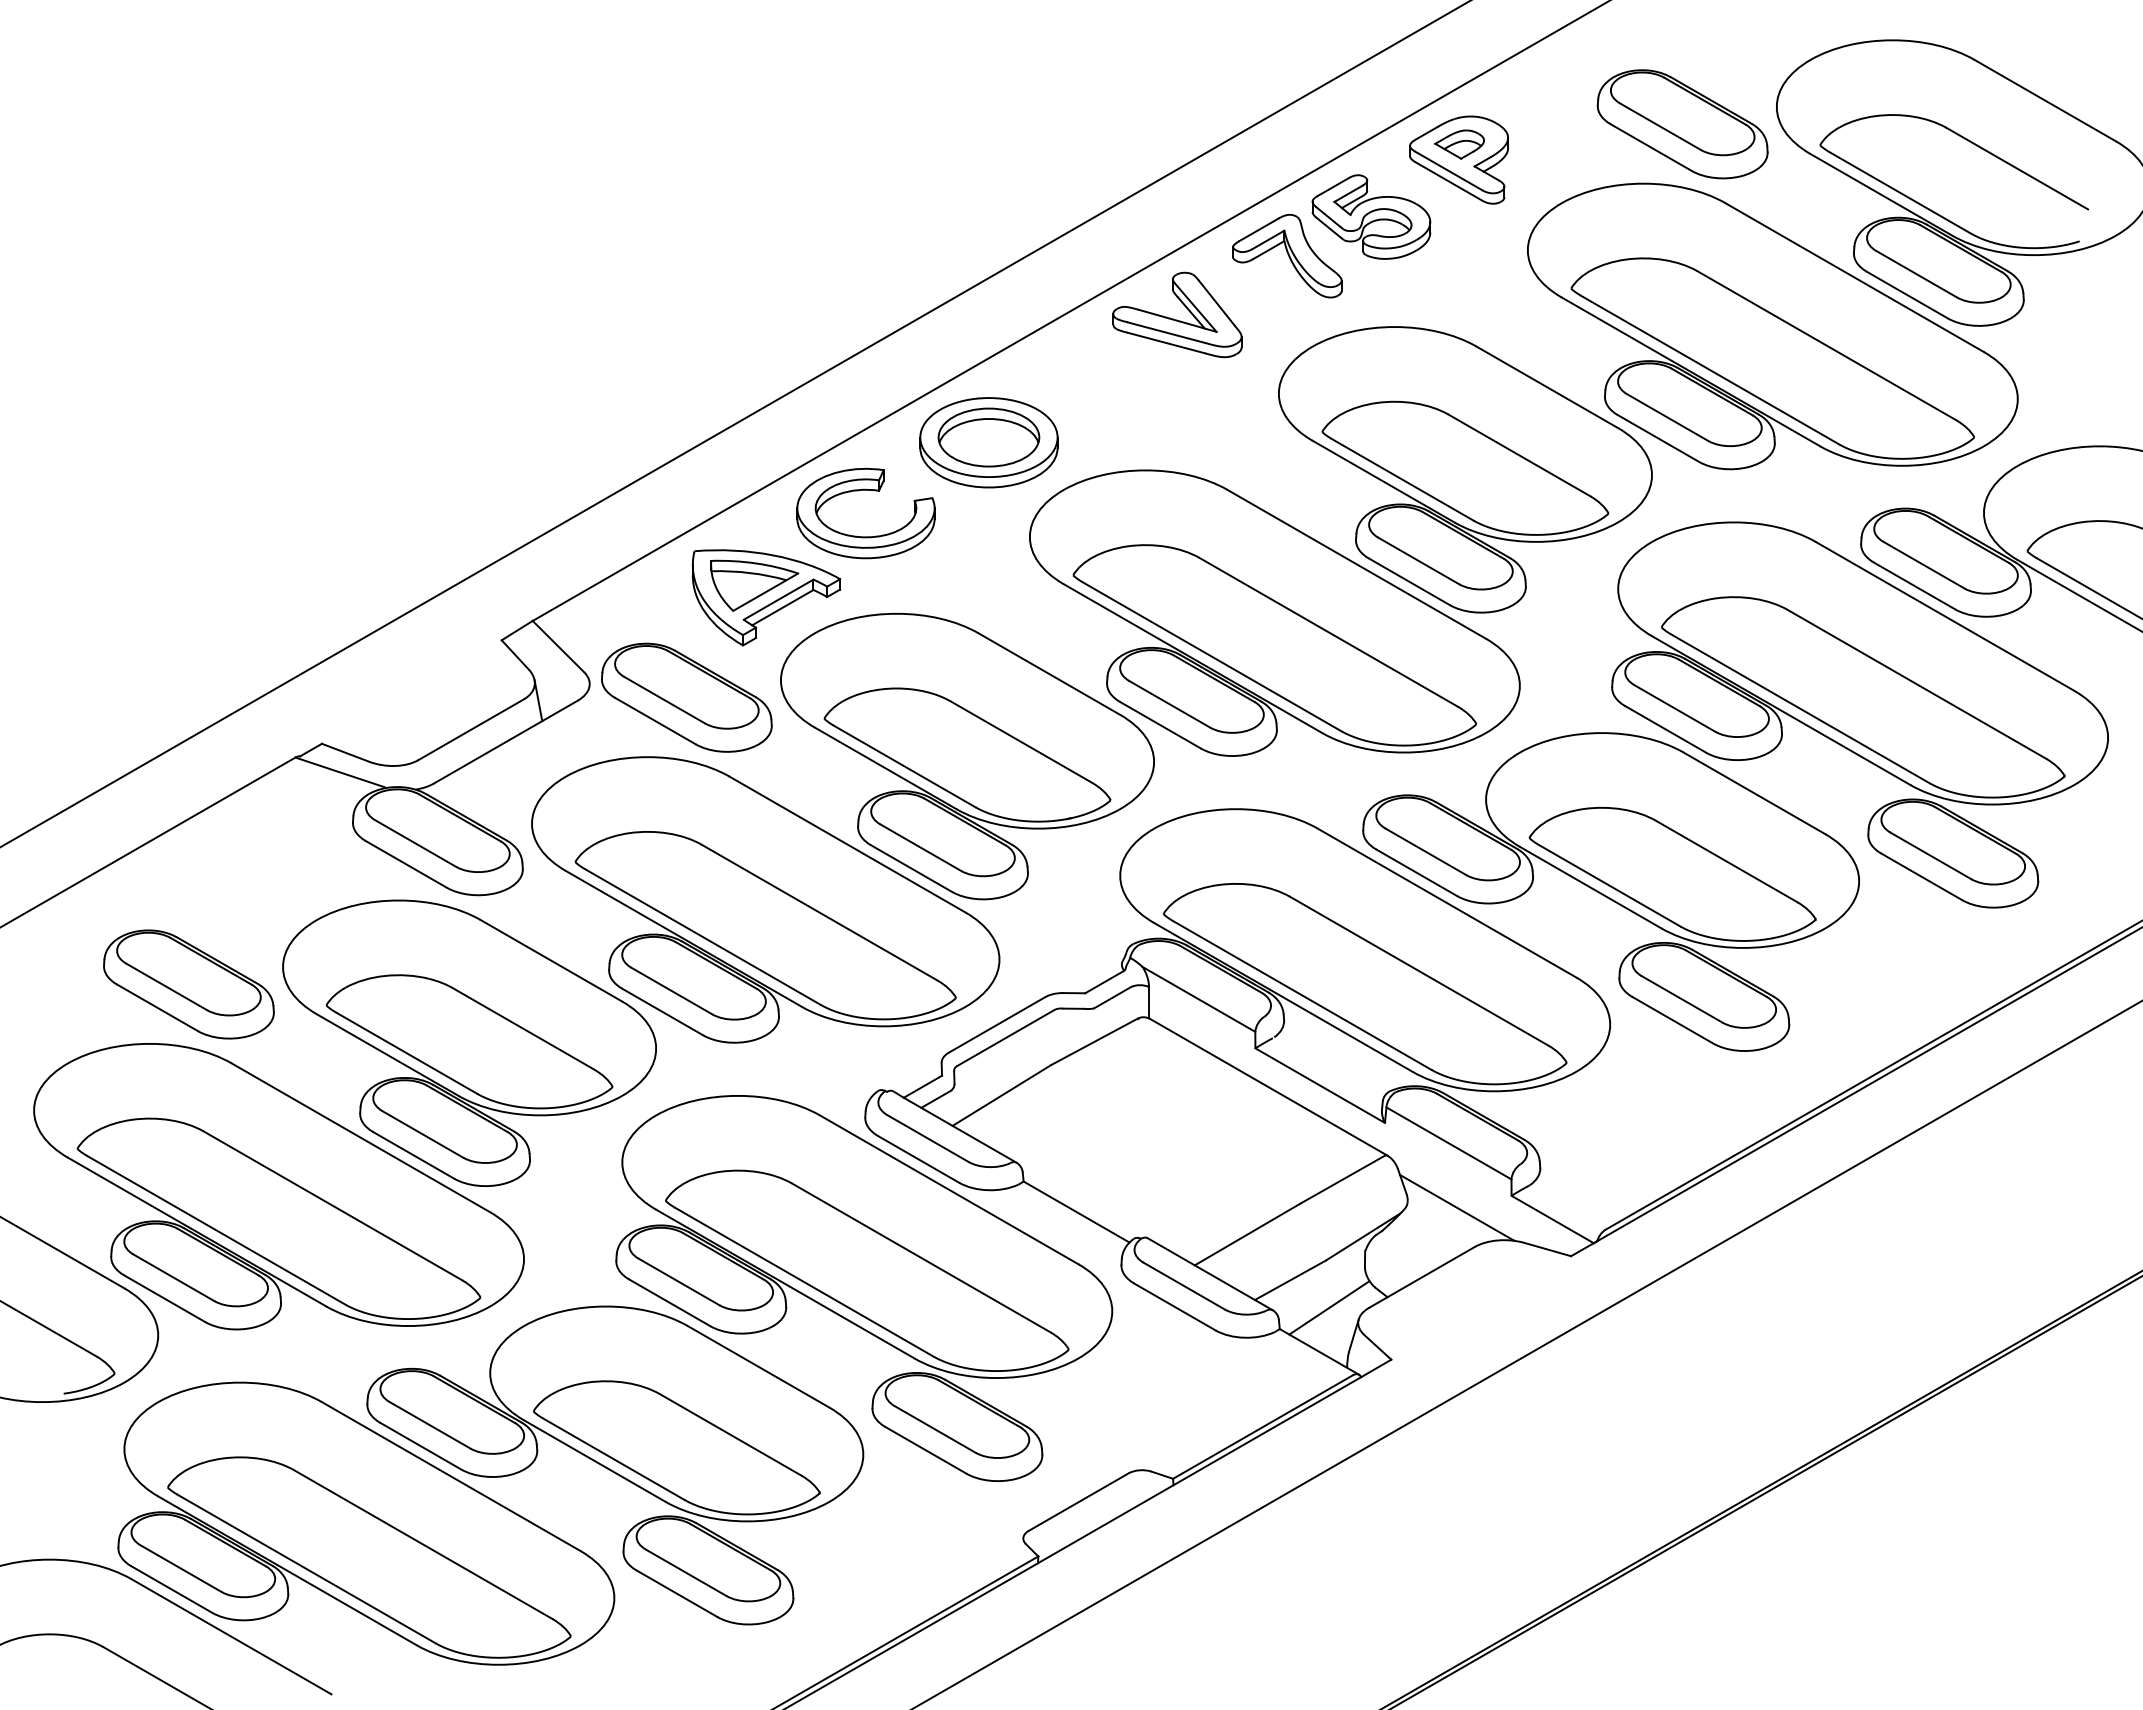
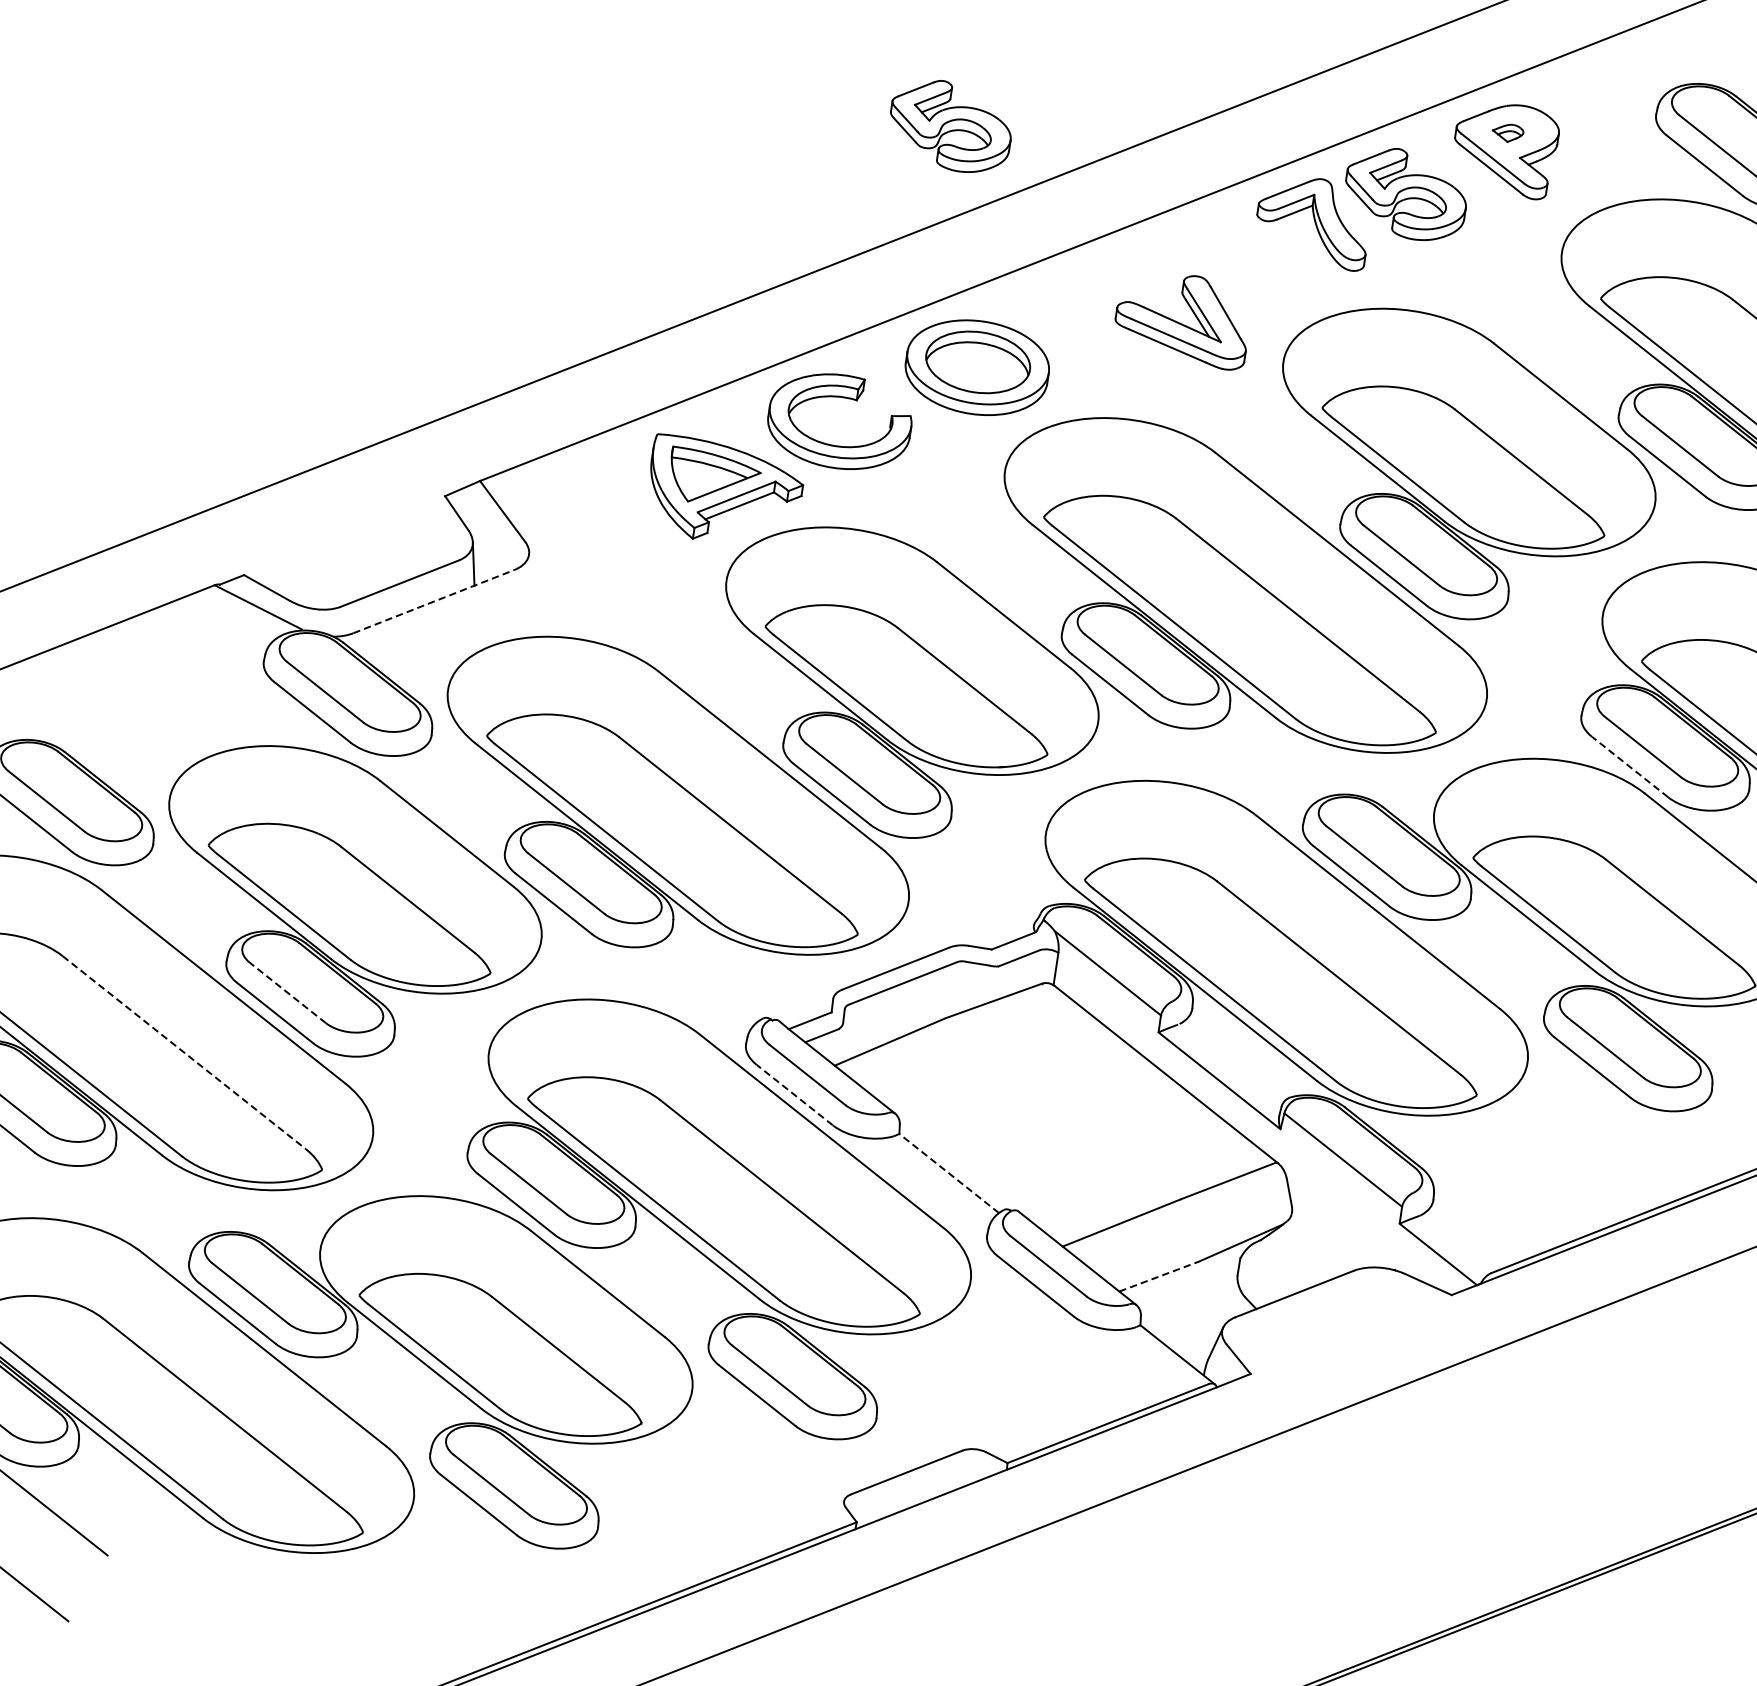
part: (1459, 144) -> (1507, 133), size x0.6
part: (929, 216) -> (950, 125), added
part: (1177, 314) -> (1183, 318), moved
part: (686, 697) -> (626, 583), removed
line: (1665, 729) -> (1629, 767), solid -> dashed
line: (505, 742) -> (433, 602), solid -> dashed
line: (422, 1134) -> (287, 992), solid -> dashed
line: (918, 1159) -> (794, 1095), solid -> dashed
line: (333, 1206) -> (184, 1053), solid -> dashed
line: (1456, 1207) -> (1341, 1227), removed
line: (1076, 1211) -> (949, 1172), solid -> dashed
line: (1290, 1280) -> (1158, 1276), solid -> dashed
line: (1329, 1307) -> (1194, 1310), removed

